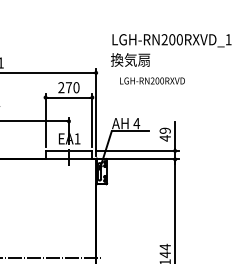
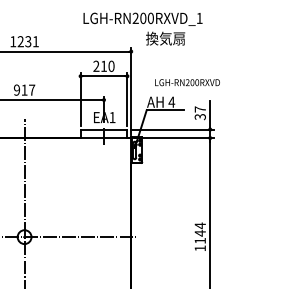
text: (171, 39) -> (142, 18), moved
text: (152, 80) -> (187, 82), moved
text: (69, 86) -> (104, 65), 270 -> 210
text: (164, 134) -> (199, 113), 49 -> 37

